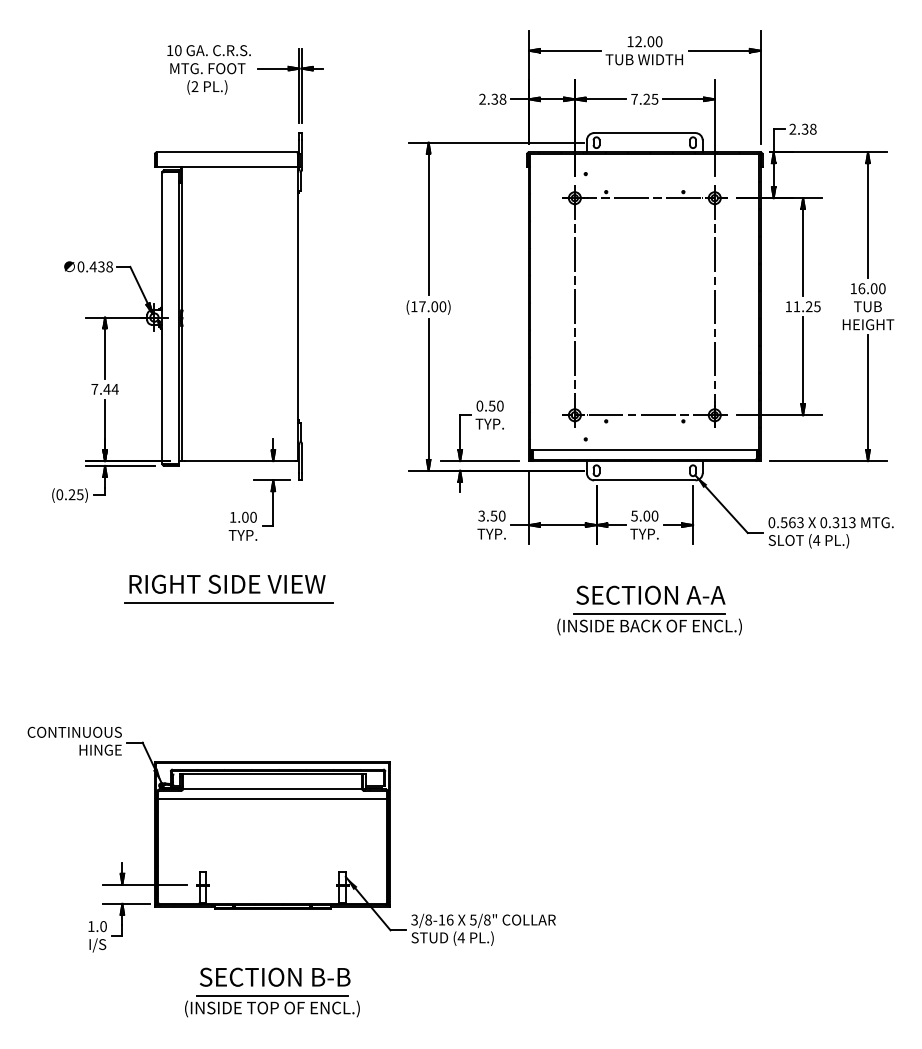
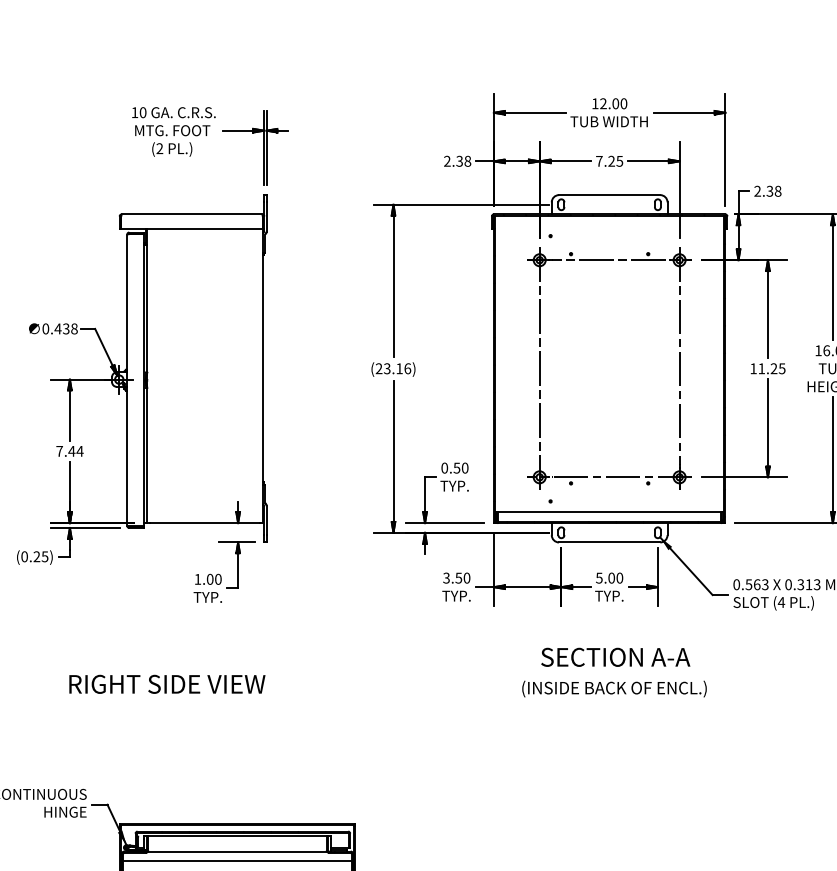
text: (428, 306) -> (393, 368), (17.00) -> (23.16)
text: (227, 583) -> (167, 683), moved
line: (228, 603) -> (193, 665), removed
line: (649, 614) -> (614, 676), removed

